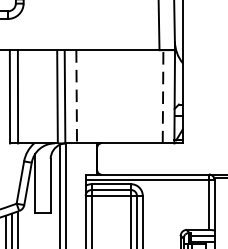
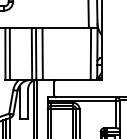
line: (162, 95) -> (90, 53), dashed -> solid
line: (76, 97) -> (42, 54), dashed -> solid

